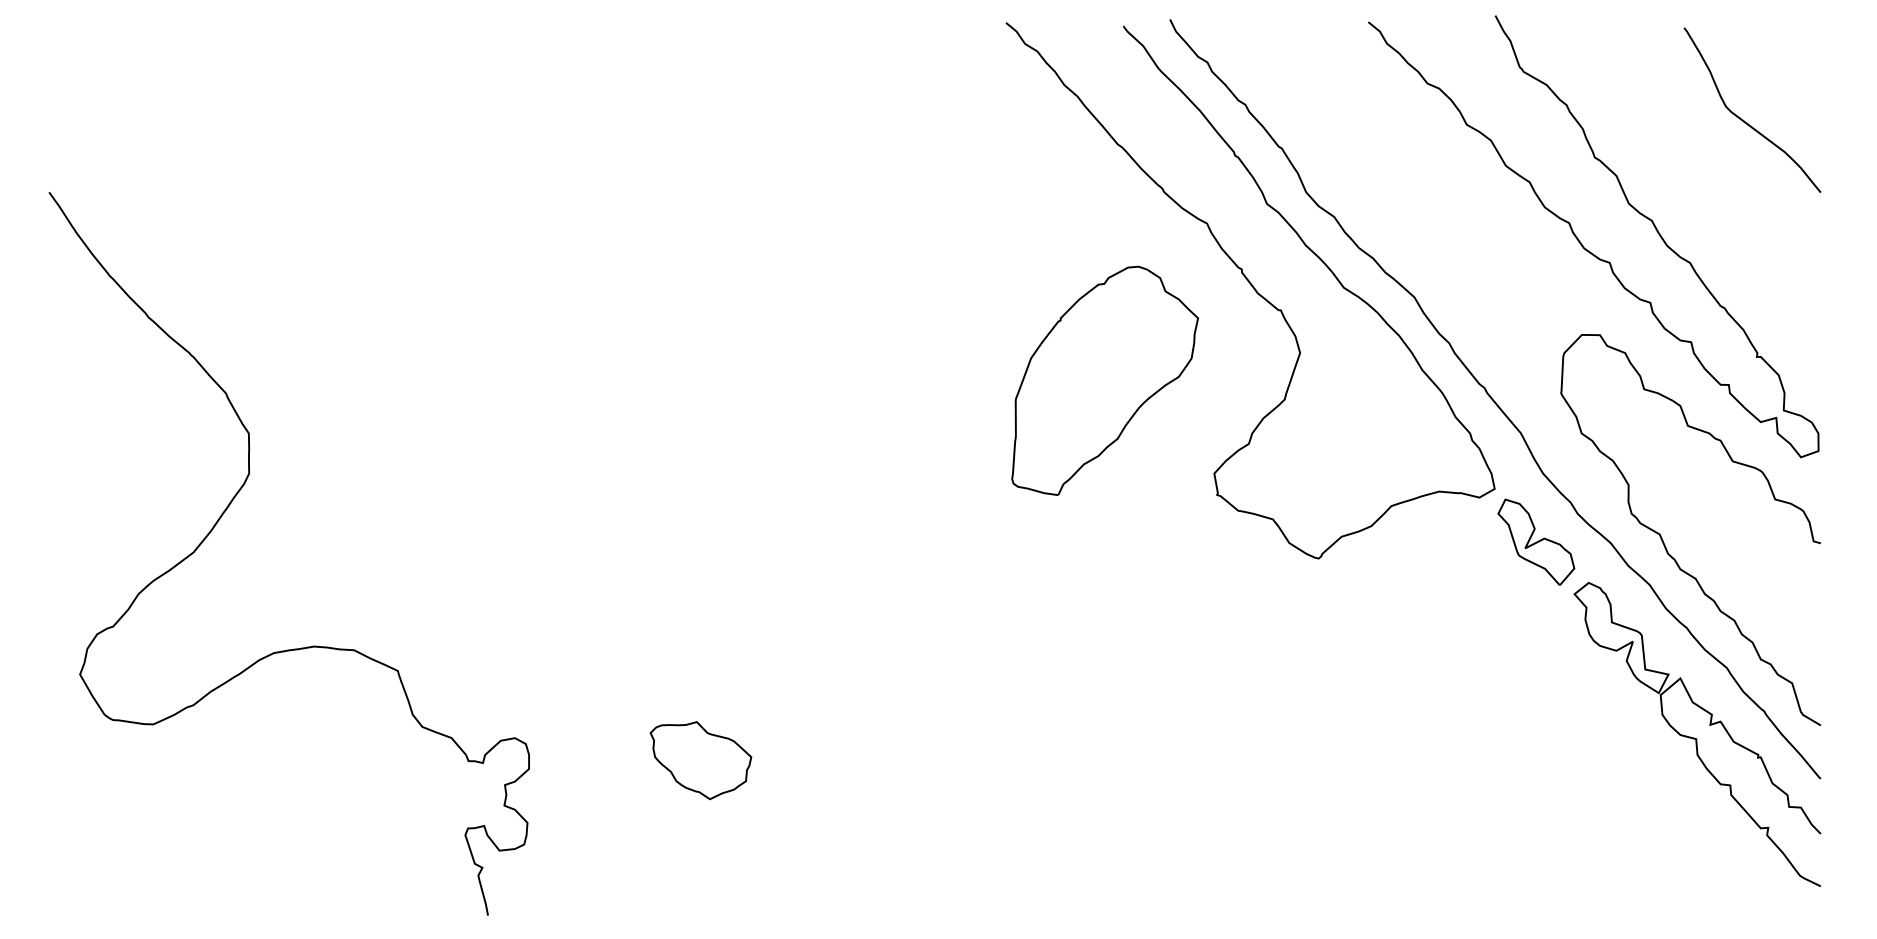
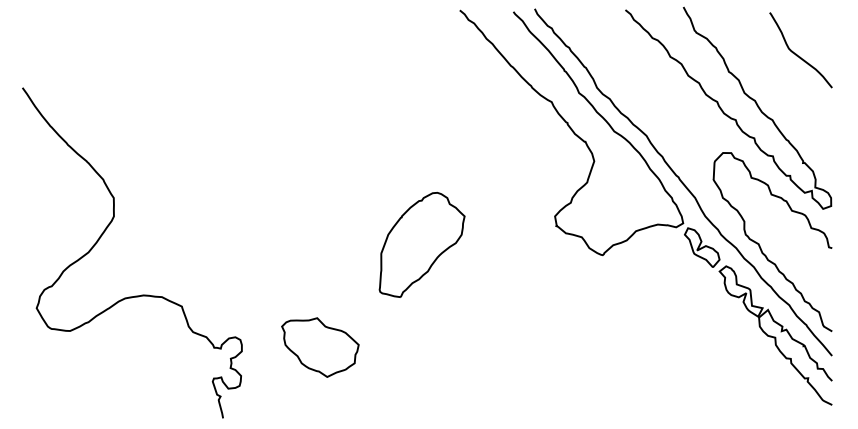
part: (1103, 379) -> (421, 244), moved
part: (701, 760) -> (320, 347), size x1.67

